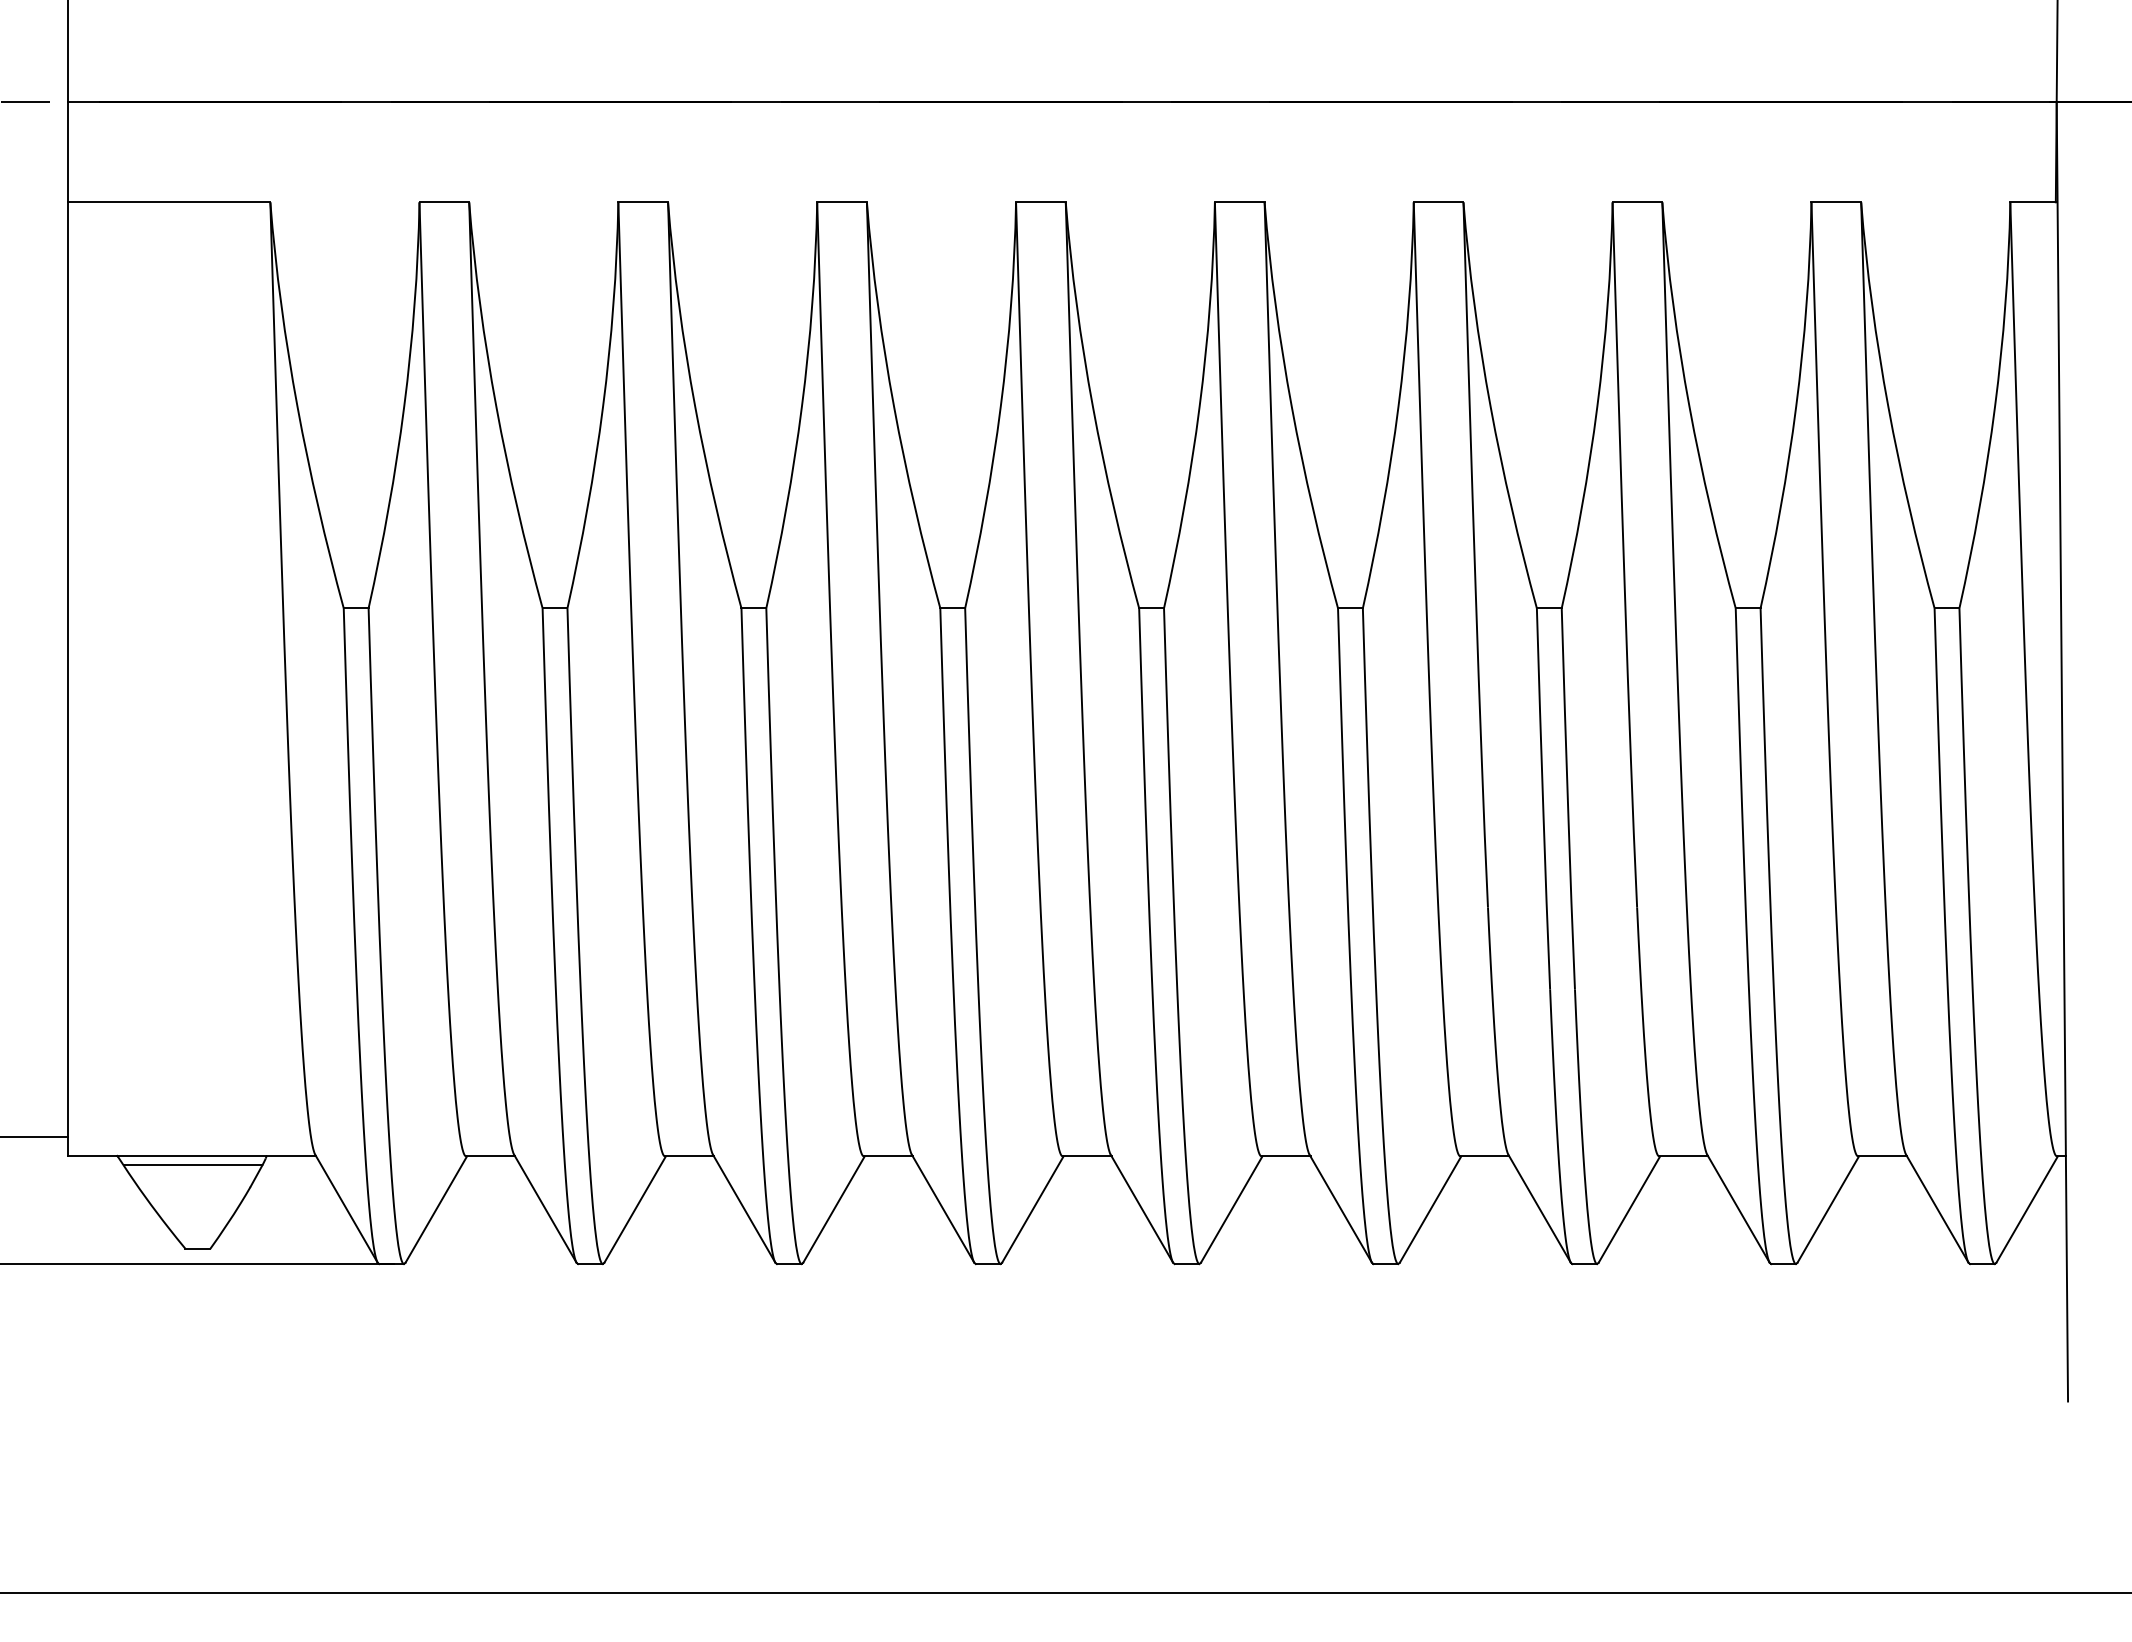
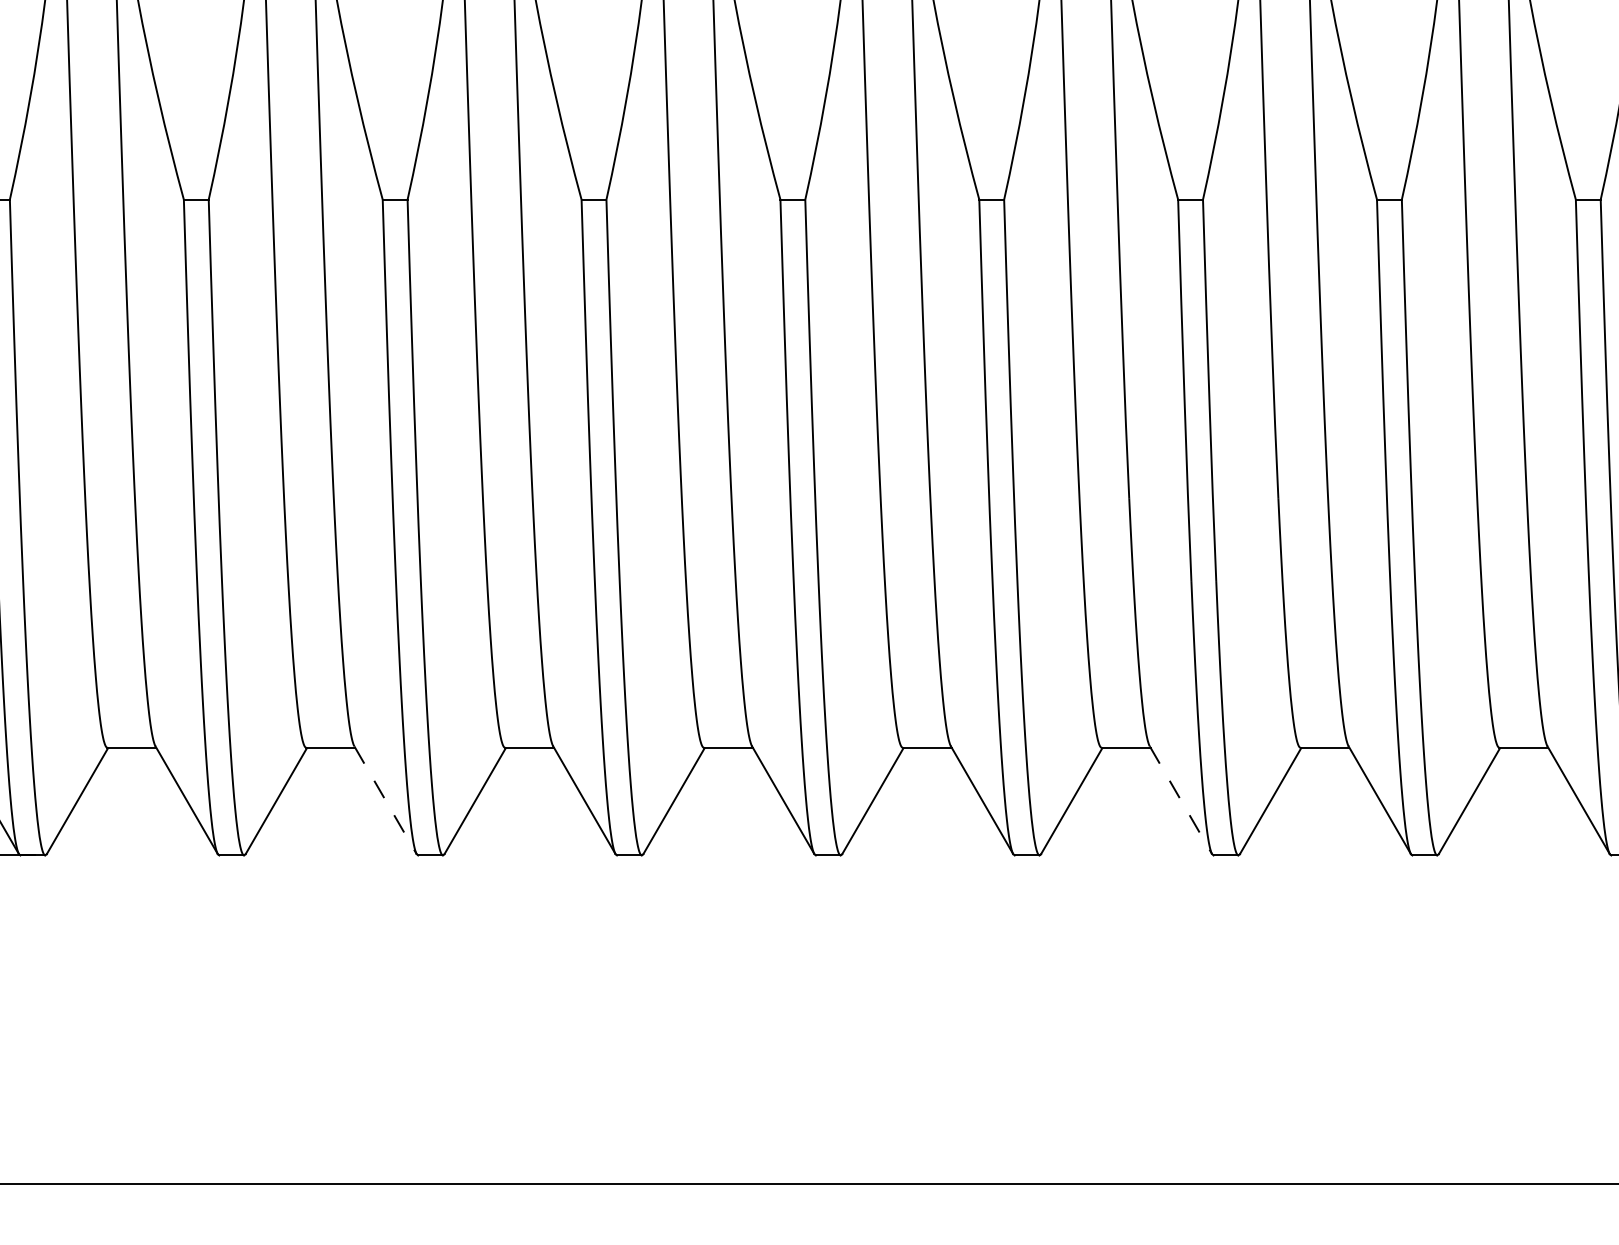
line: (744, 1209) -> (385, 800), solid -> dashed
line: (1539, 1209) -> (1180, 800), solid -> dashed

